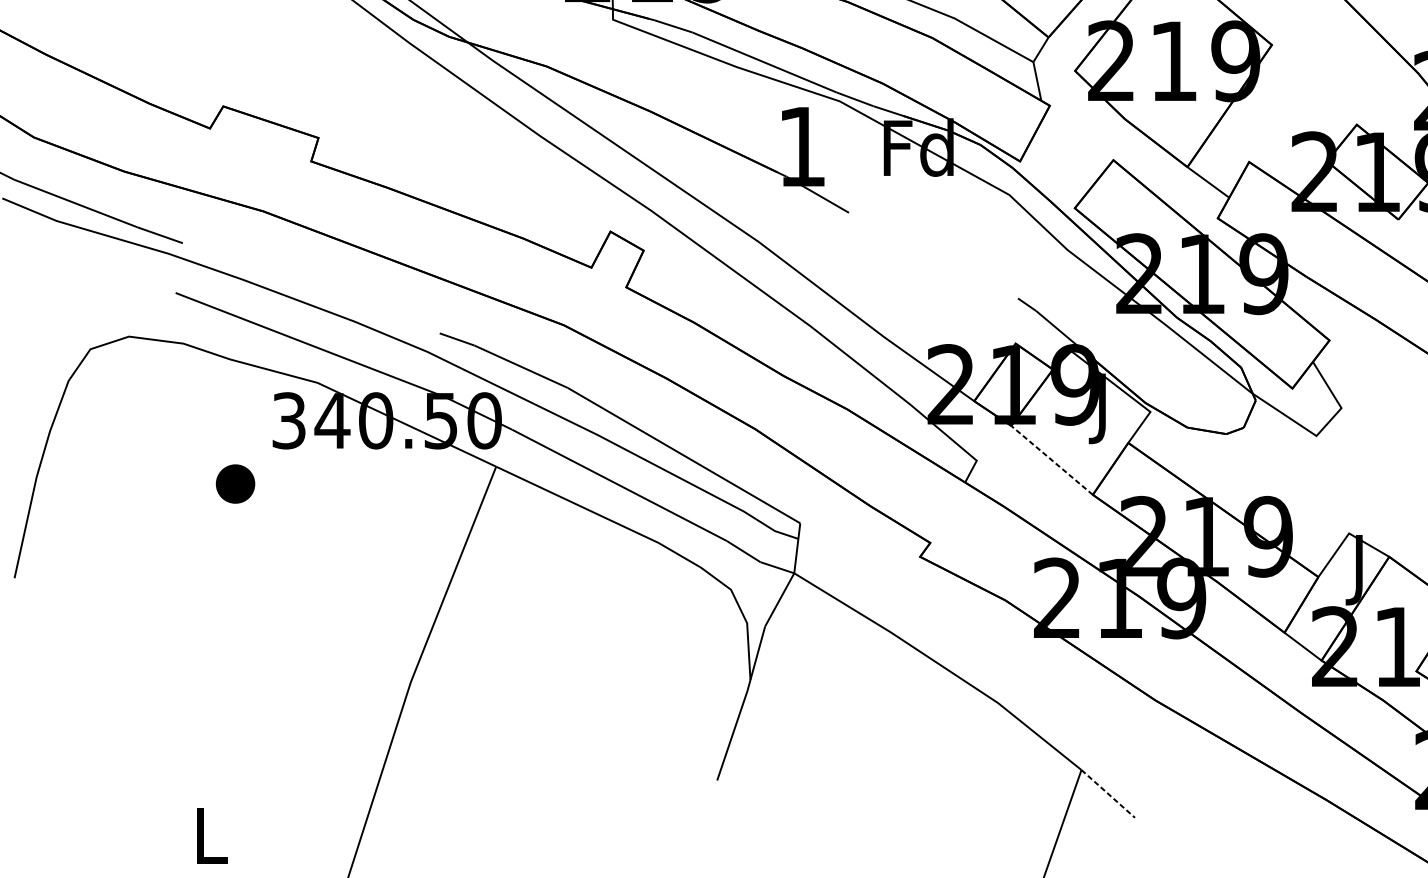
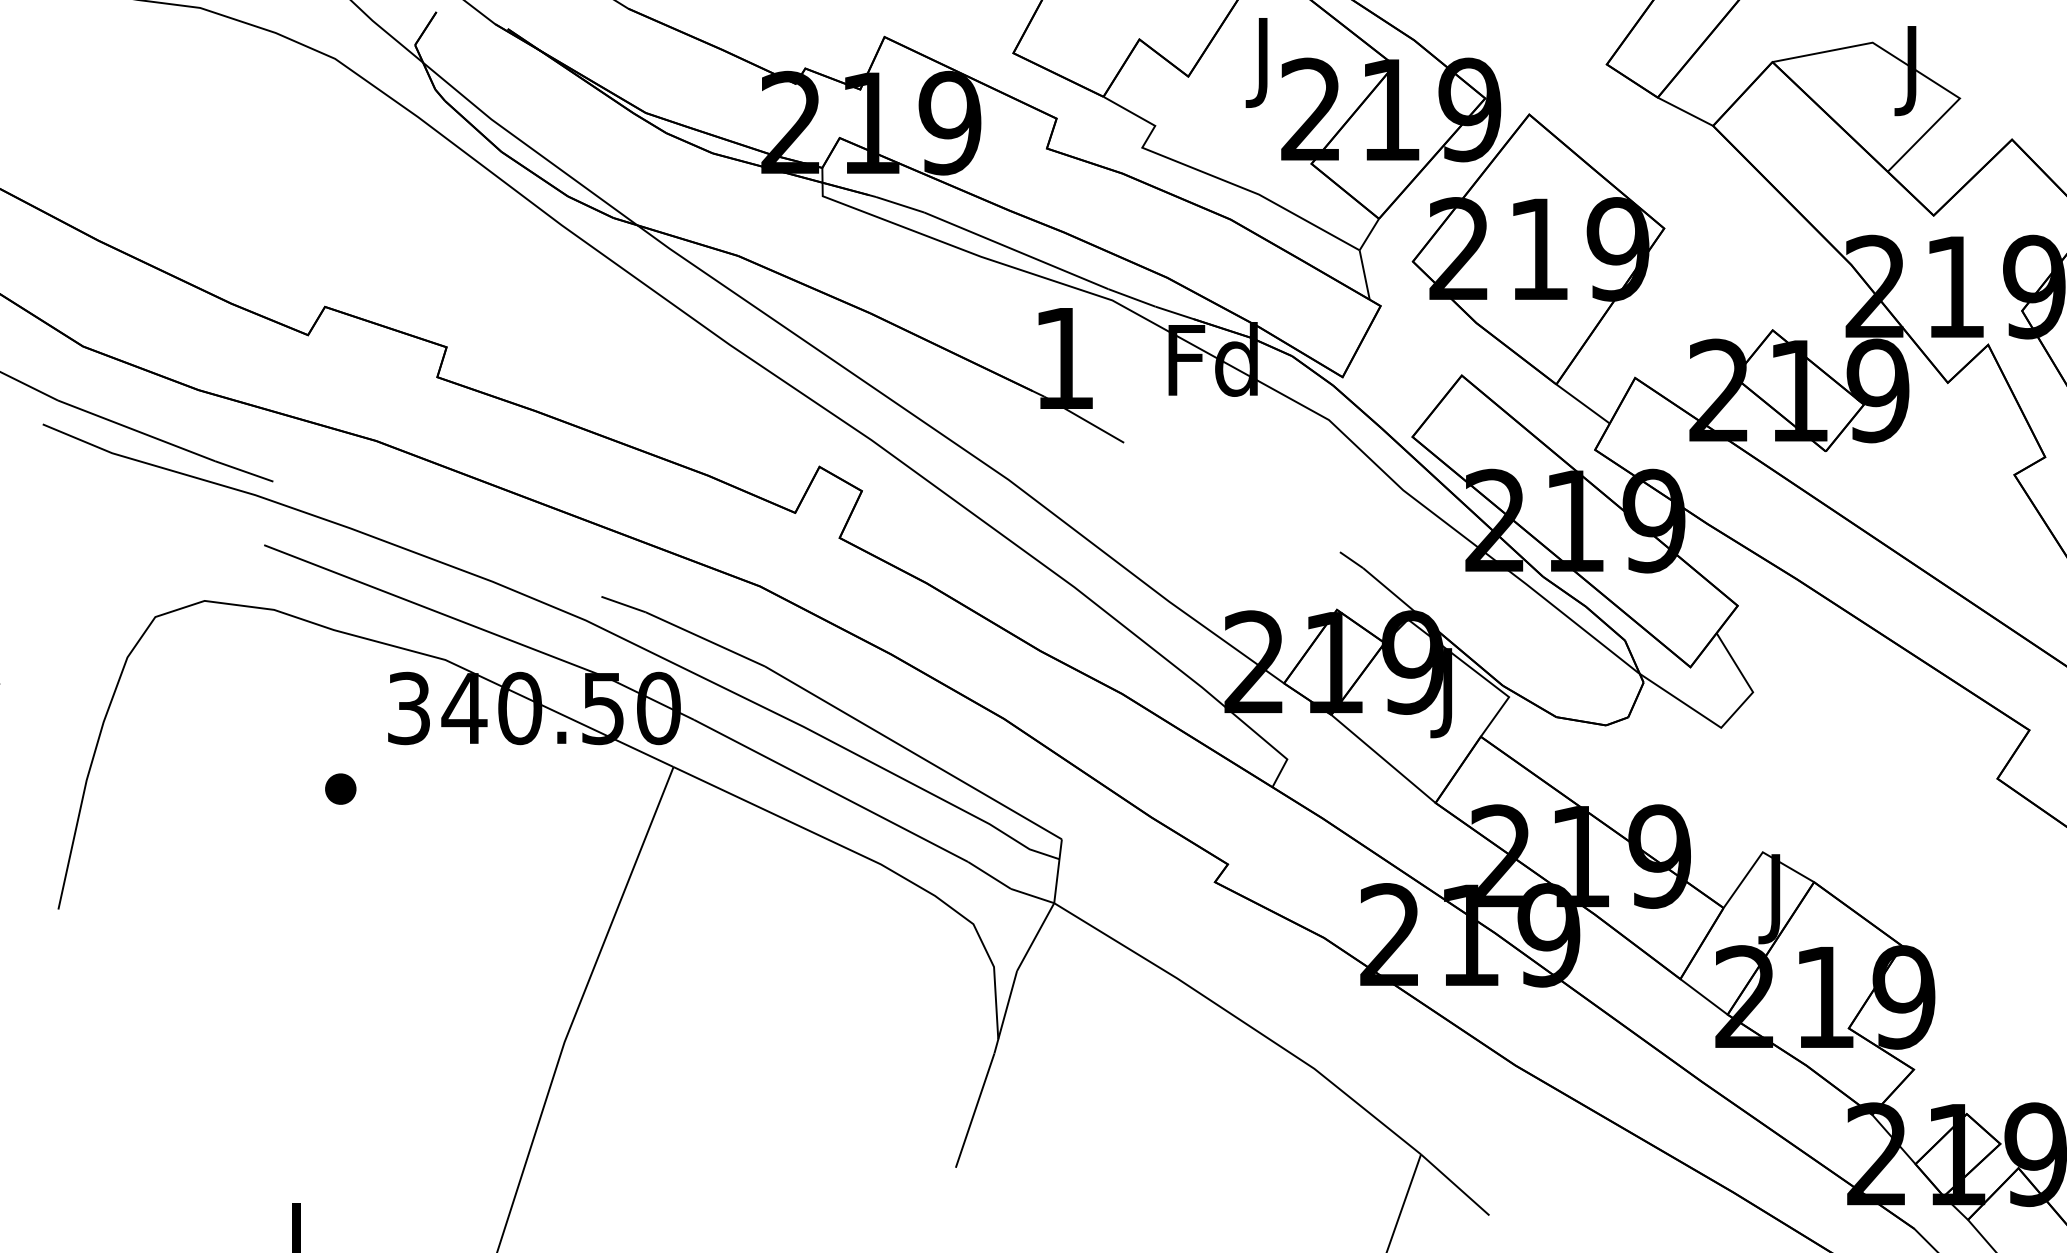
line: (1052, 460) -> (1383, 758), dashed -> solid
part: (235, 483) -> (340, 788), size x0.62
line: (1108, 793) -> (1455, 1184), dashed -> solid

